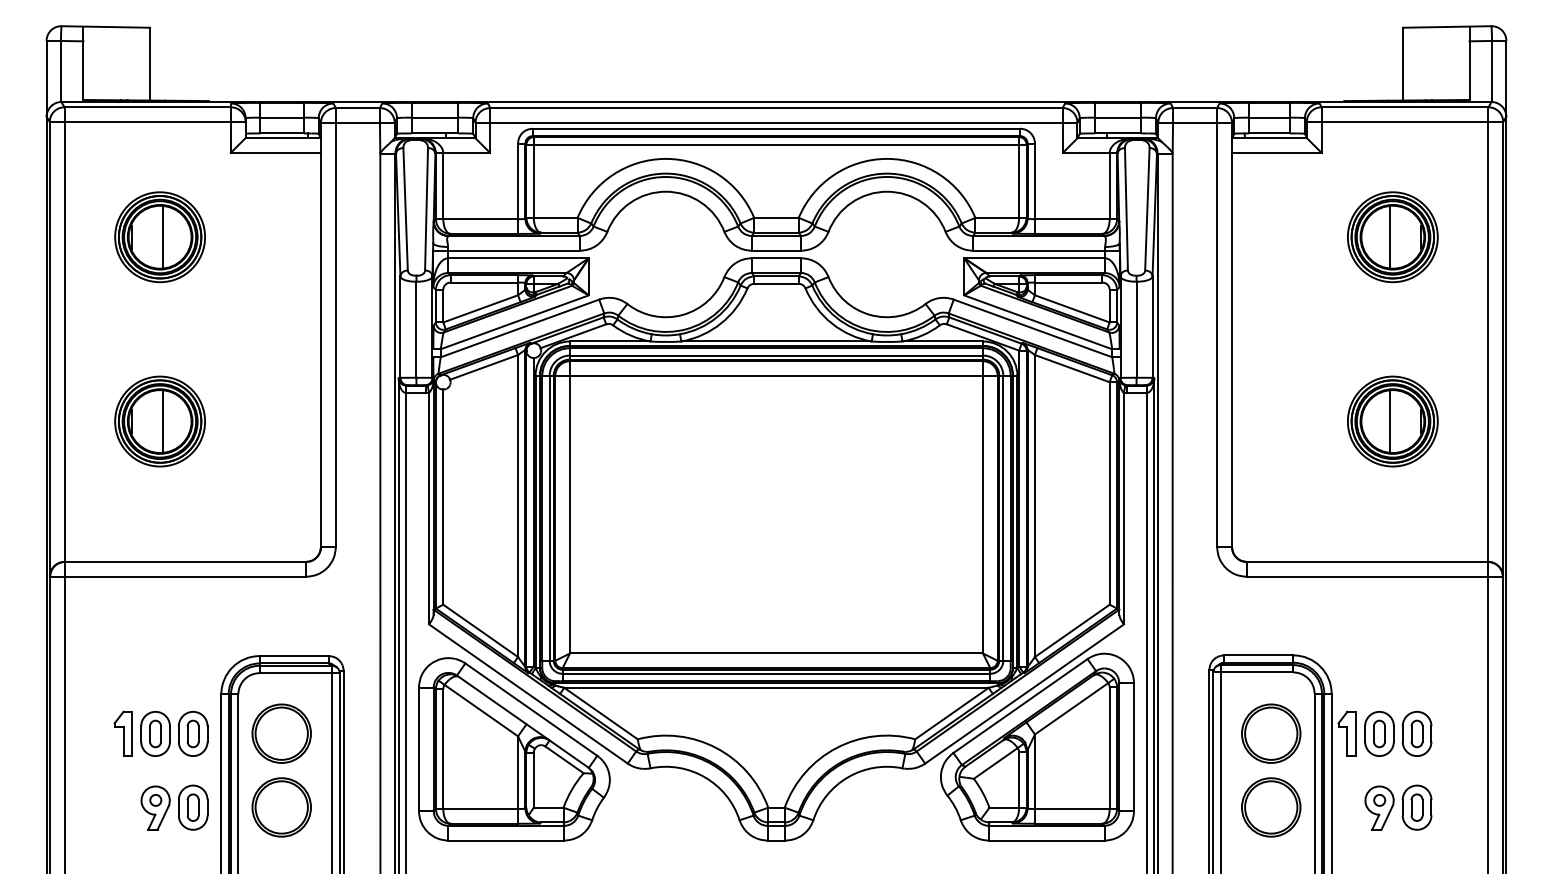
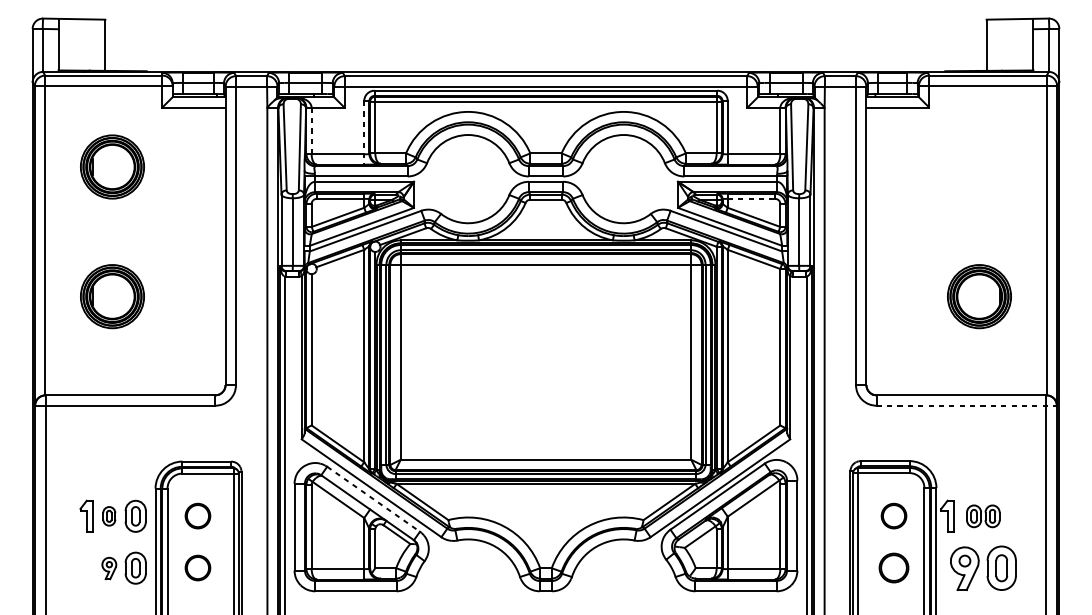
line: (443, 185) -> (311, 130), solid -> dashed
line: (518, 189) -> (364, 133), solid -> dashed
line: (162, 237) -> (114, 167), removed
part: (1392, 237) -> (979, 167), removed
line: (1068, 282) -> (751, 198), solid -> dashed
line: (162, 421) -> (114, 296), removed
line: (1390, 421) -> (977, 296), removed
line: (1375, 576) -> (967, 405), solid -> dashed
line: (531, 709) -> (373, 499), solid -> dashed
part: (155, 733) -> (109, 516), size x0.6
part: (281, 733) -> (197, 516), size x0.6
part: (1271, 733) -> (894, 516), size x0.6
part: (1398, 733) -> (983, 516), size x0.7
part: (155, 807) -> (109, 568), size x0.7
part: (281, 807) -> (197, 568), size x0.6
part: (1271, 807) -> (894, 568), size x0.7
part: (1398, 807) -> (983, 568), size x1.4

